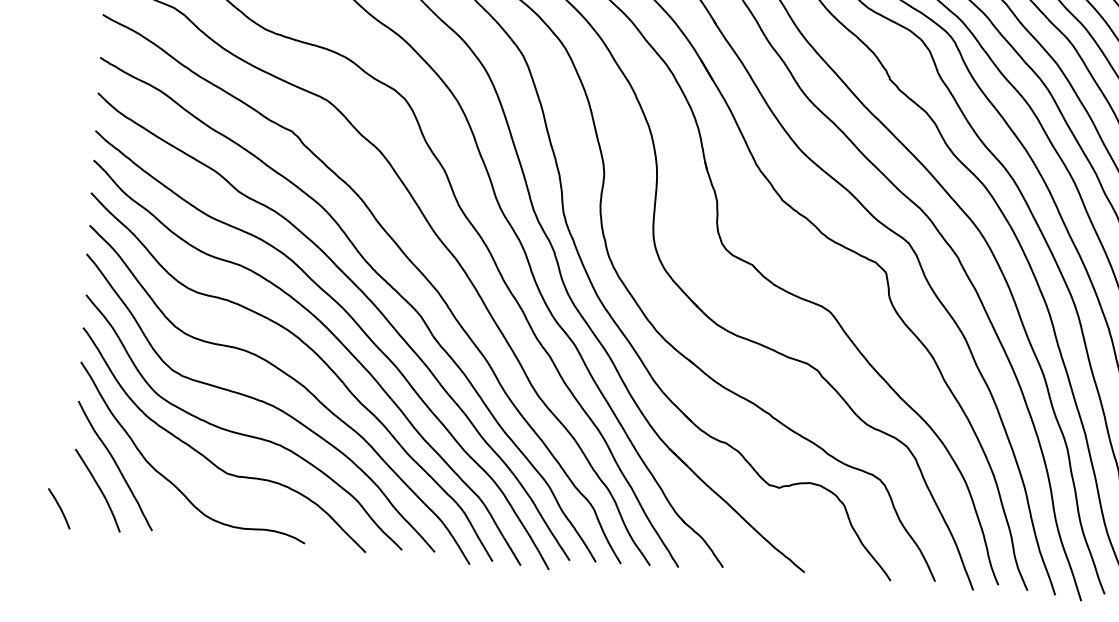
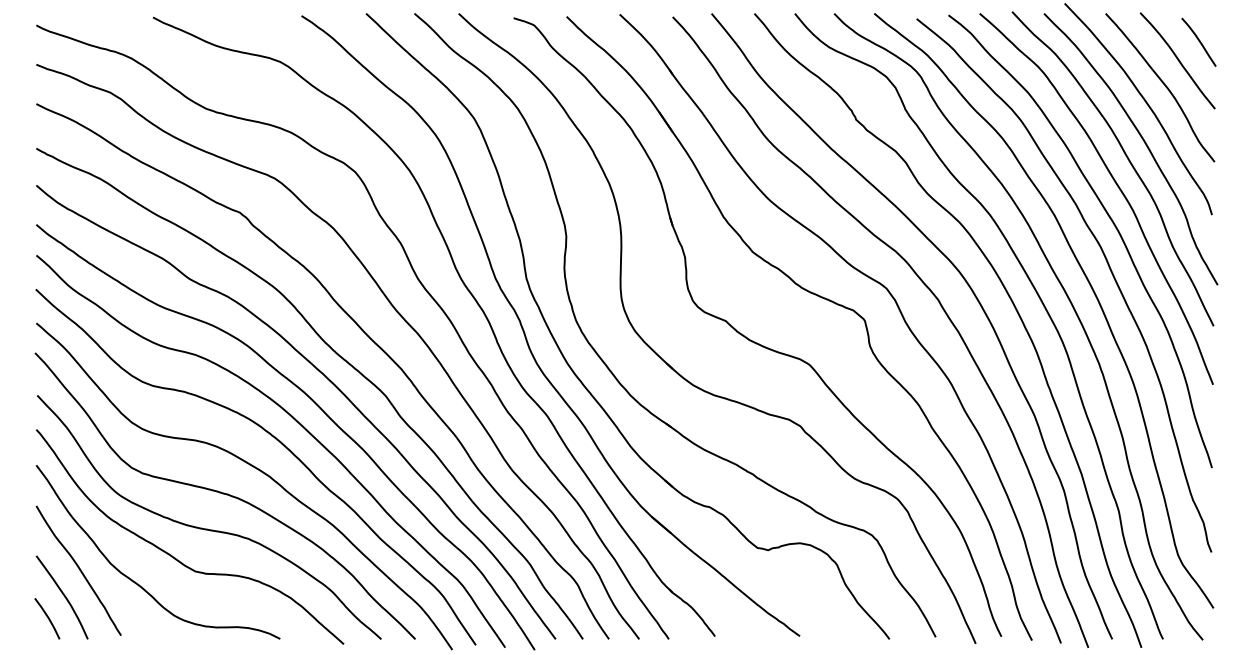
curve: (59, 508) -> (47, 618), moved

